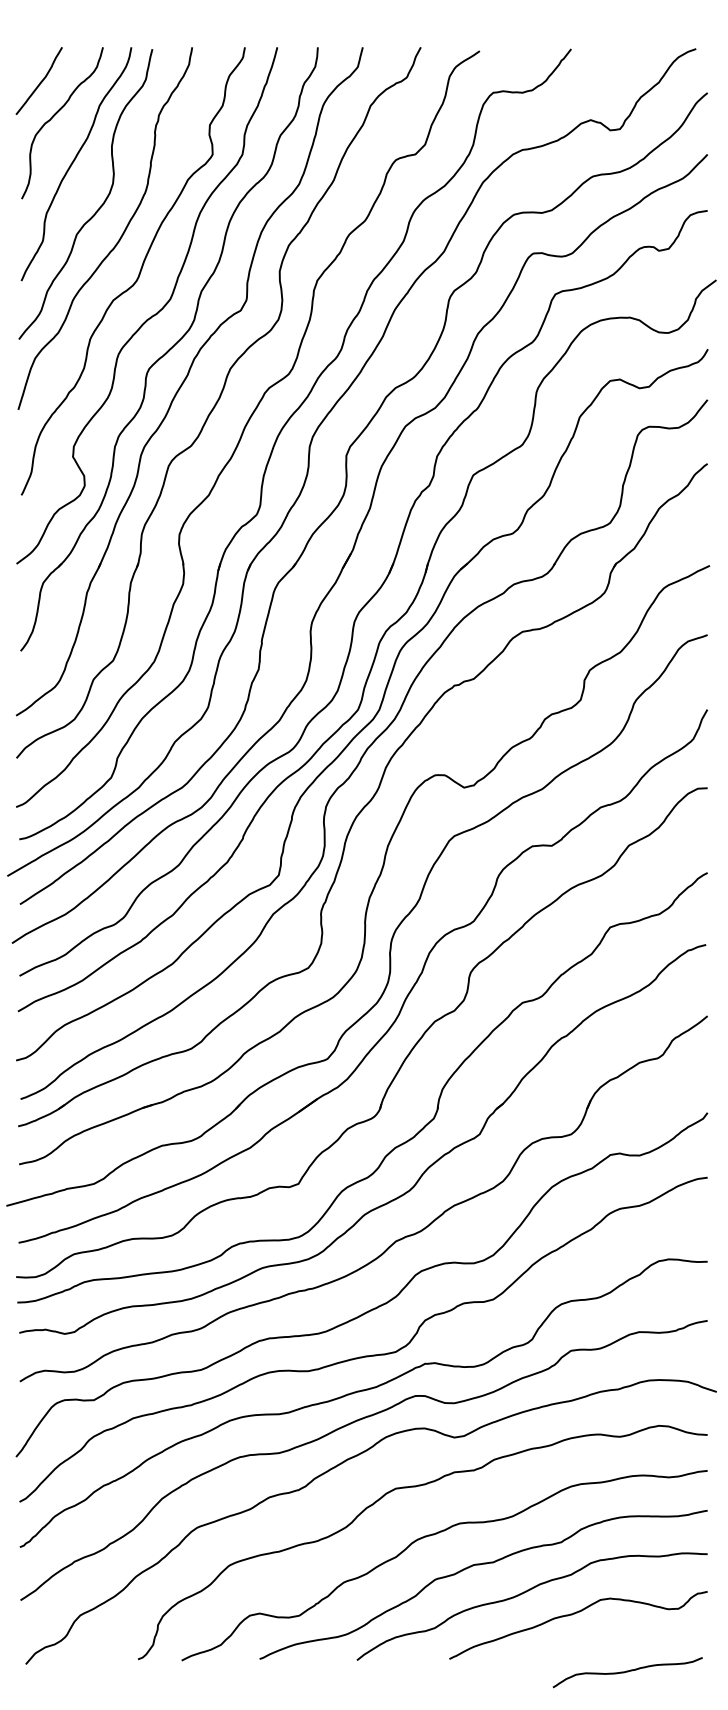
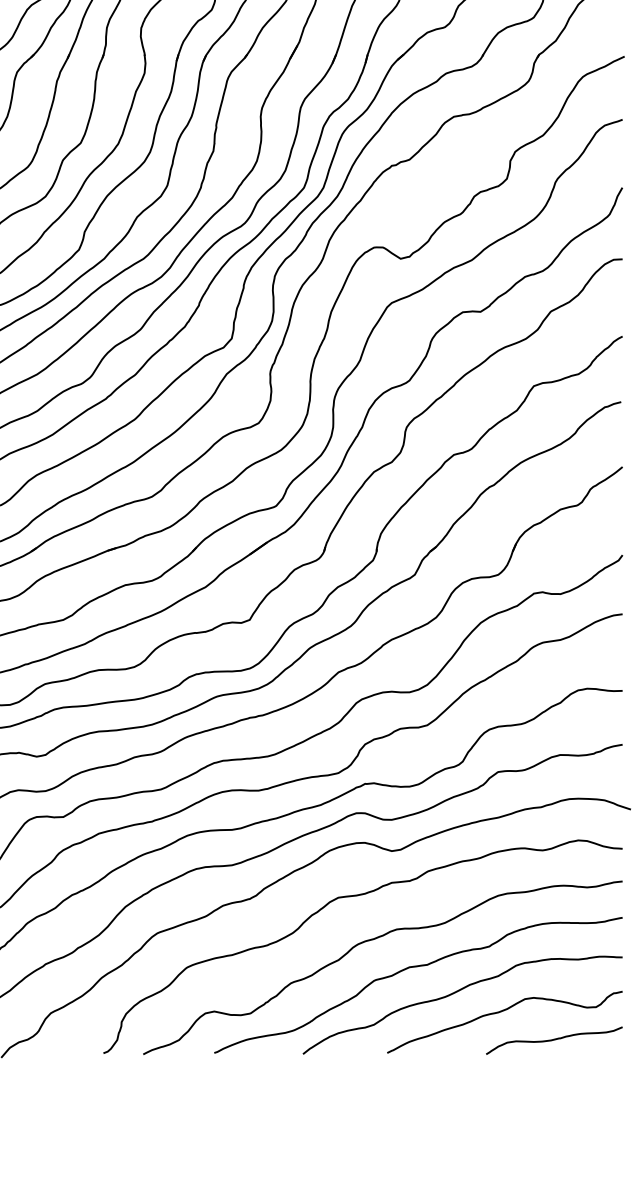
curve: (627, 1672) -> (554, 1040), moved

